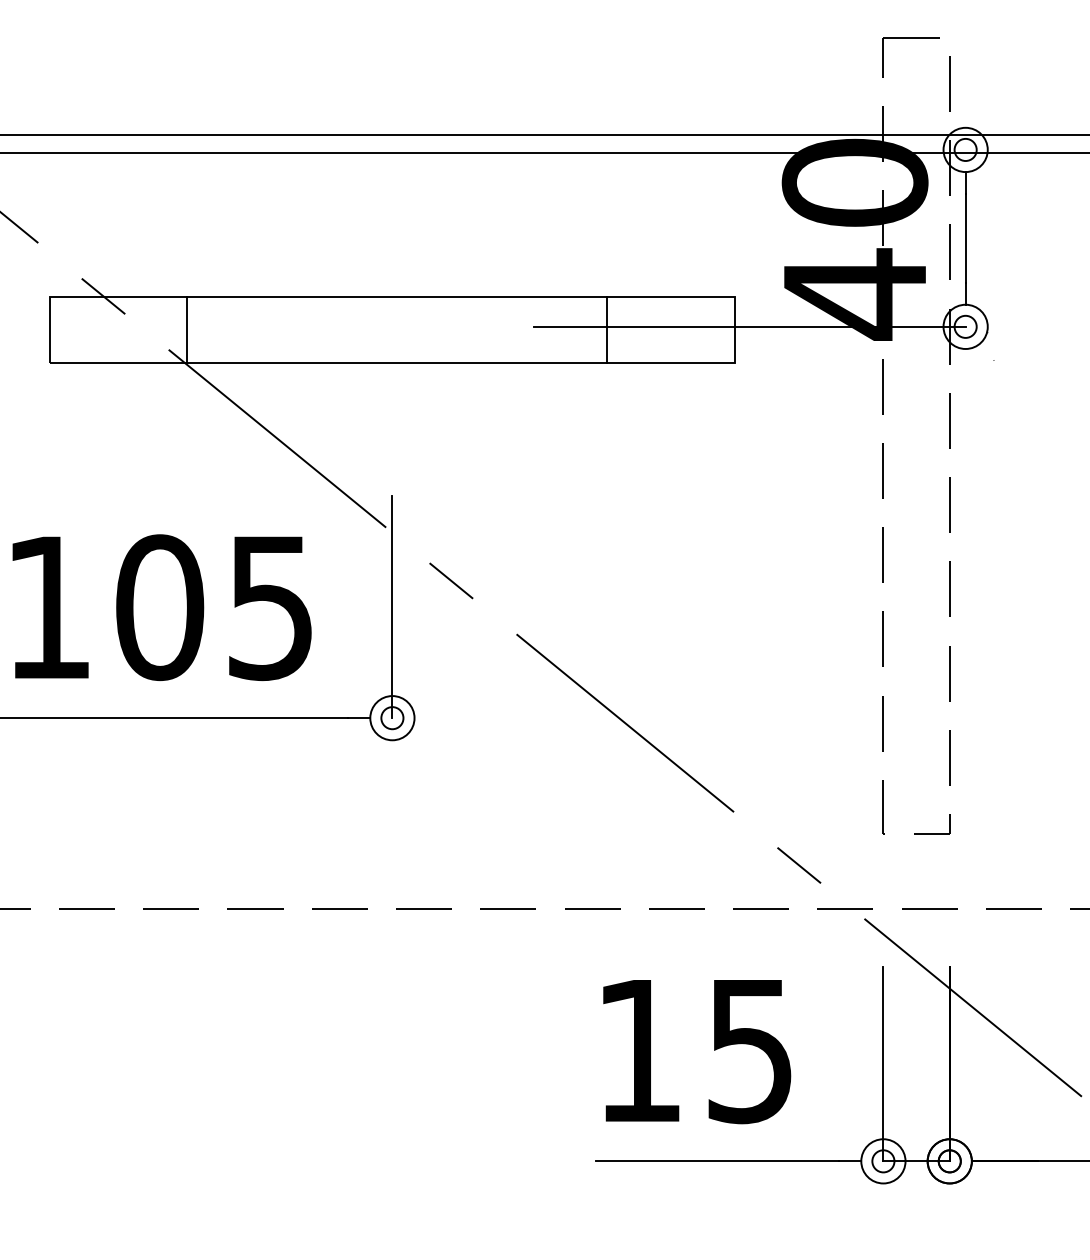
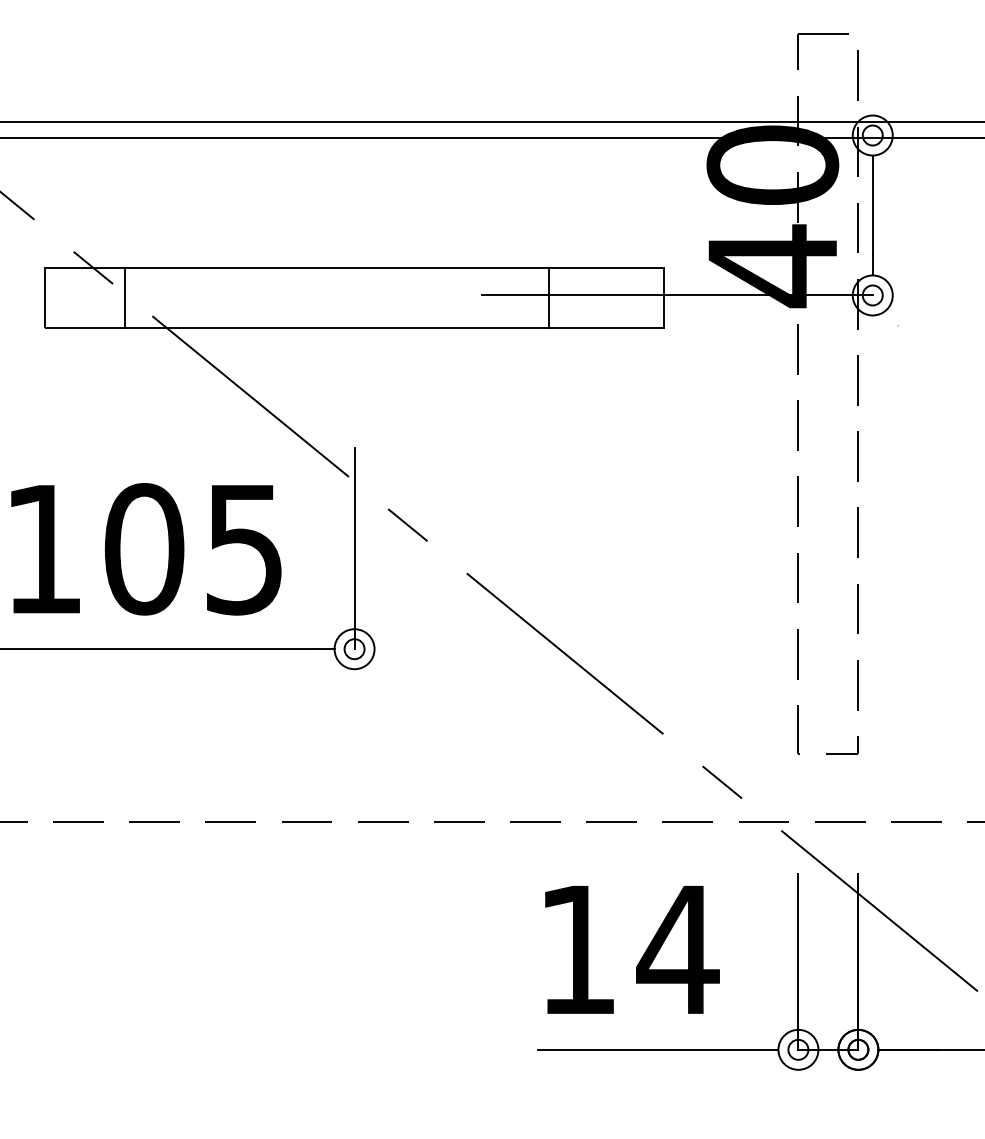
line: (186, 330) -> (124, 298), moved
text: (749, 1052) -> (677, 951), 15 -> 14

